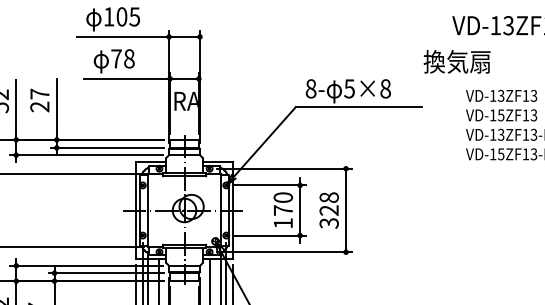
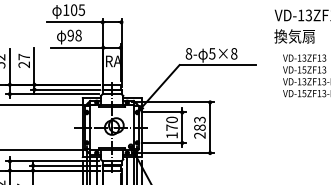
text: (116, 58) -> (70, 35), 78 -> 98
text: (456, 61) -> (294, 36), moved
text: (328, 210) -> (199, 127), 328 -> 283

